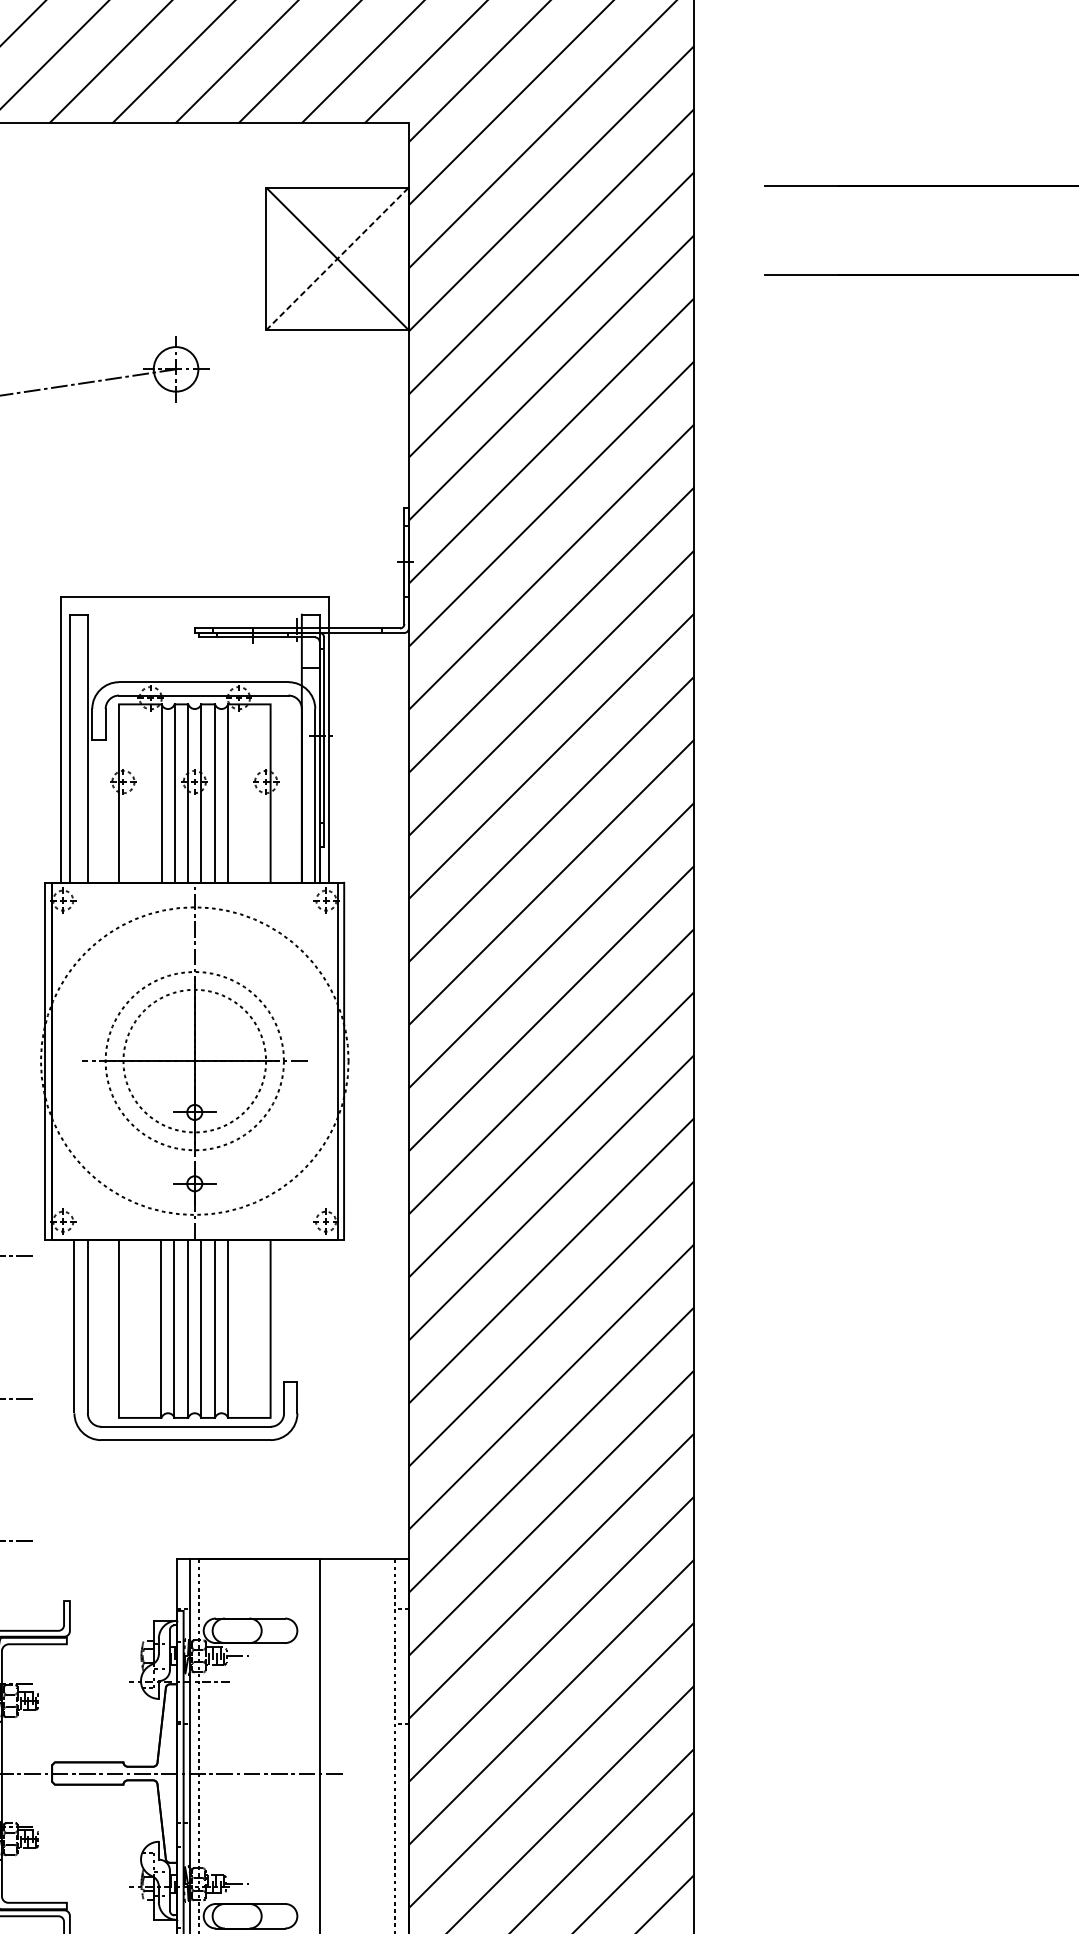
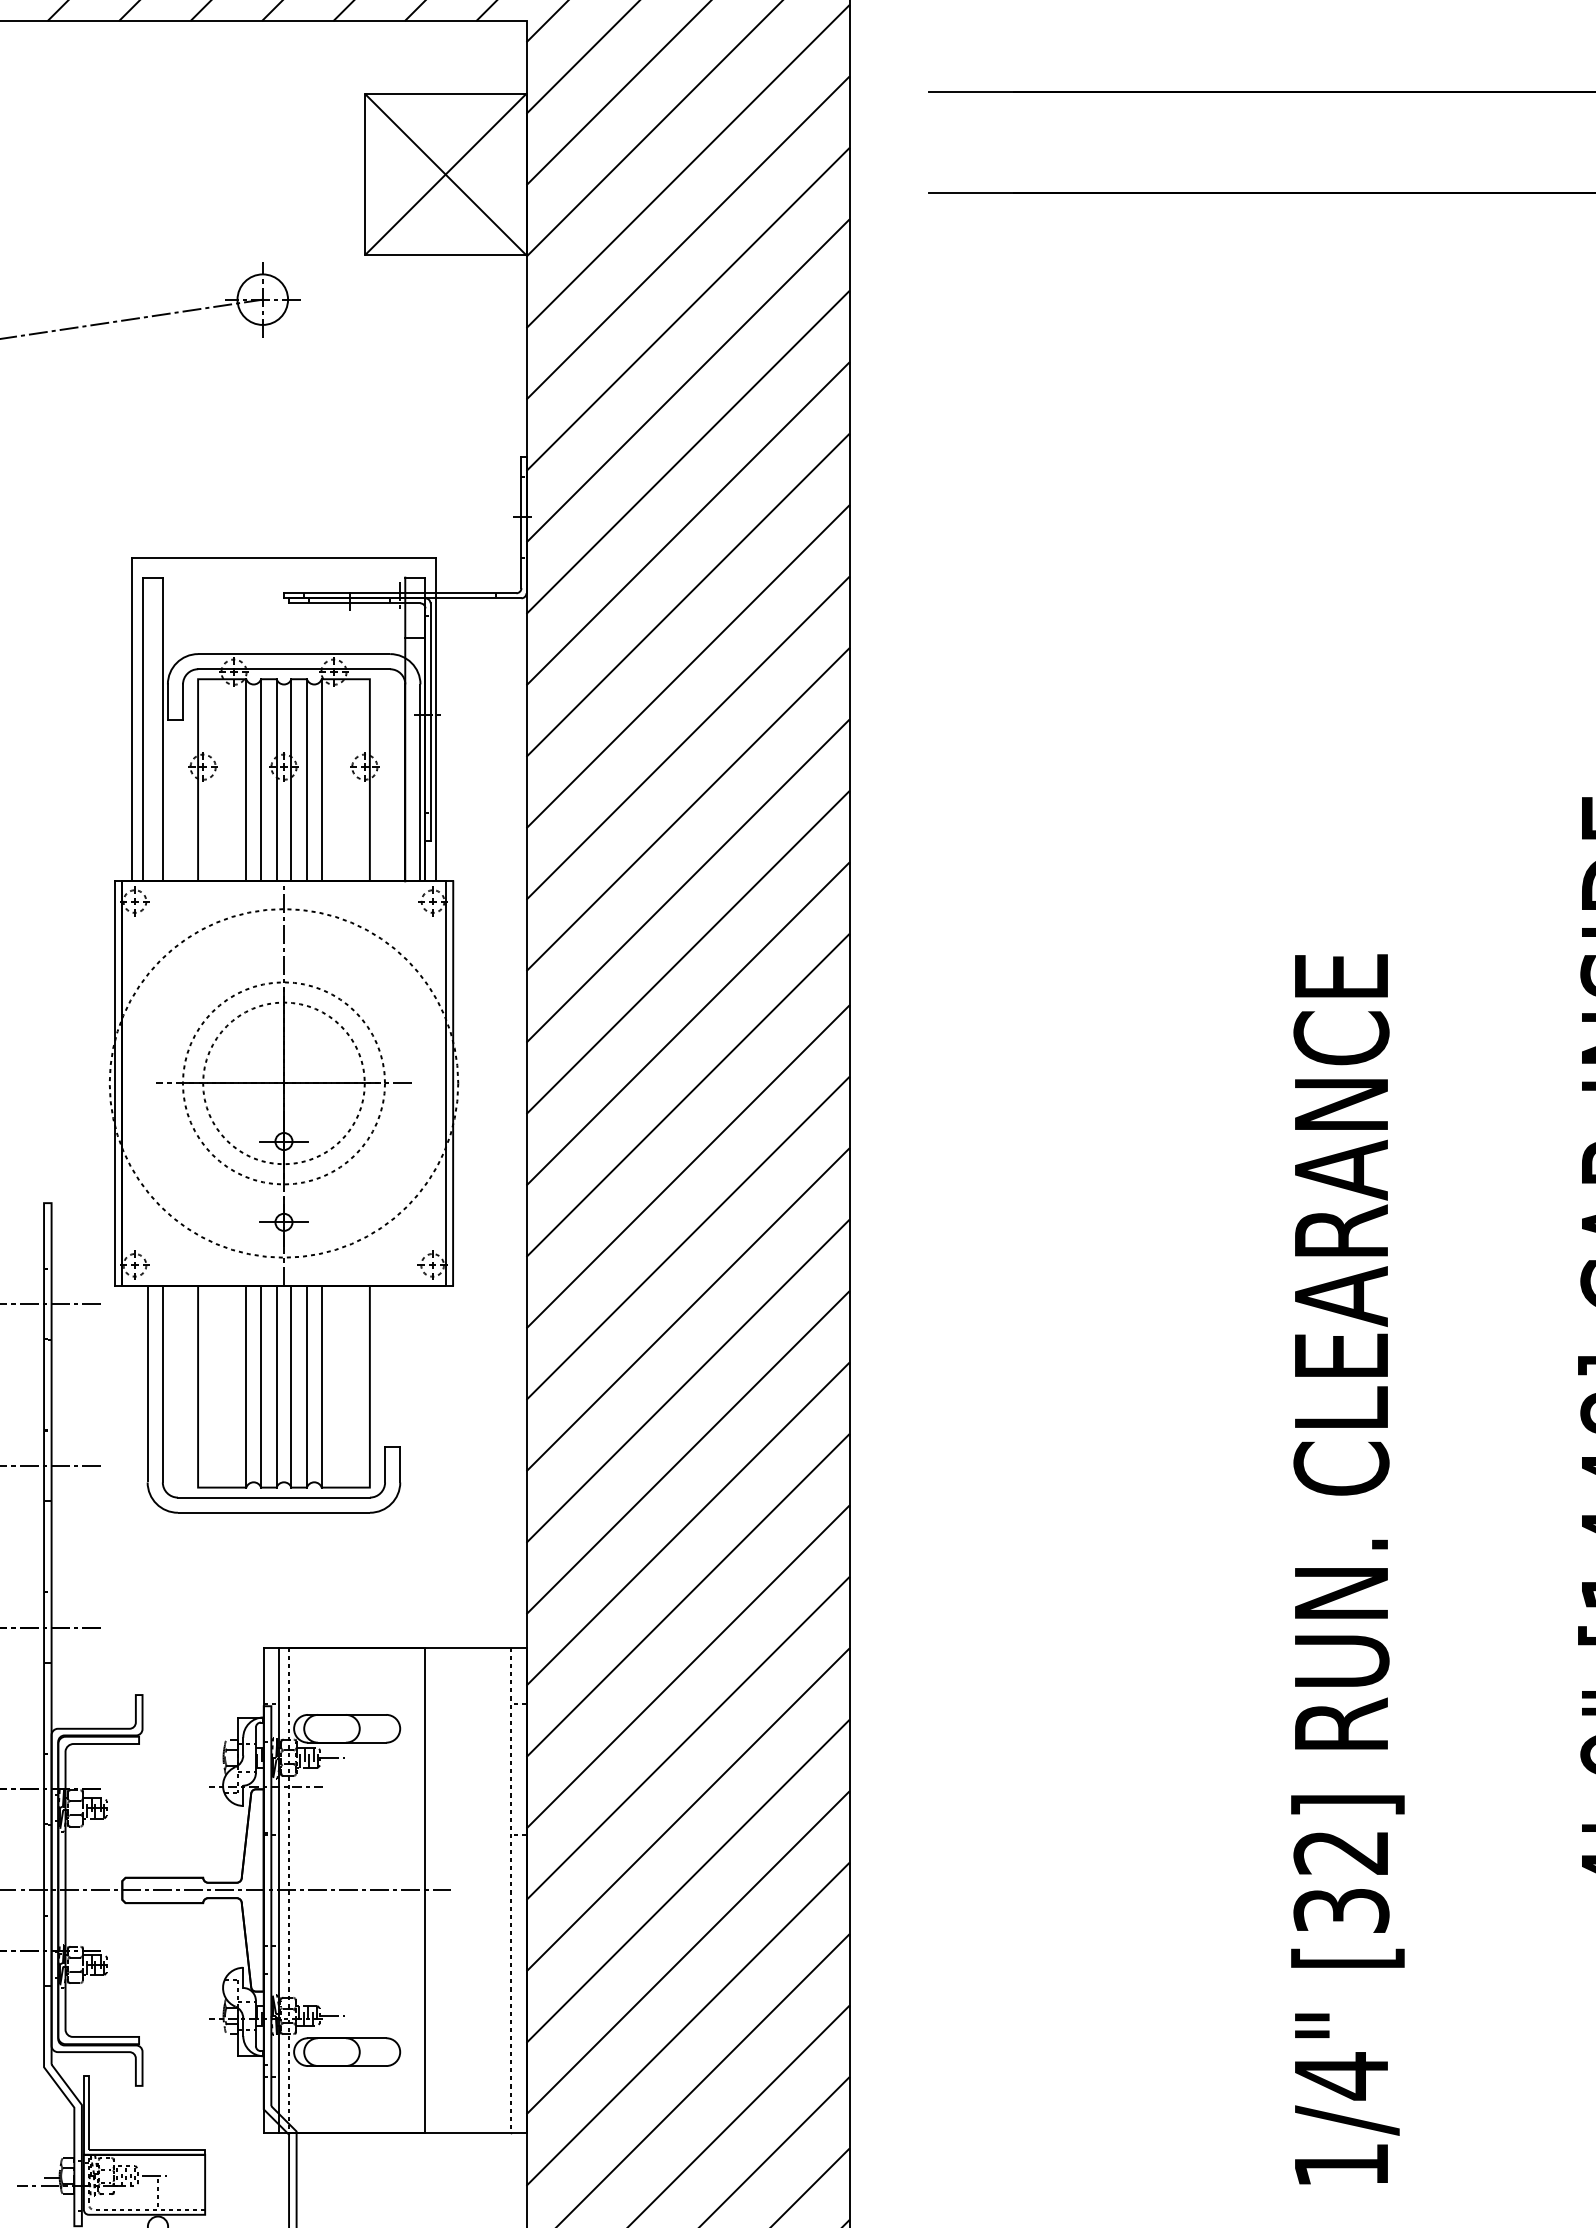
line: (338, 258) -> (446, 174), dashed -> solid

